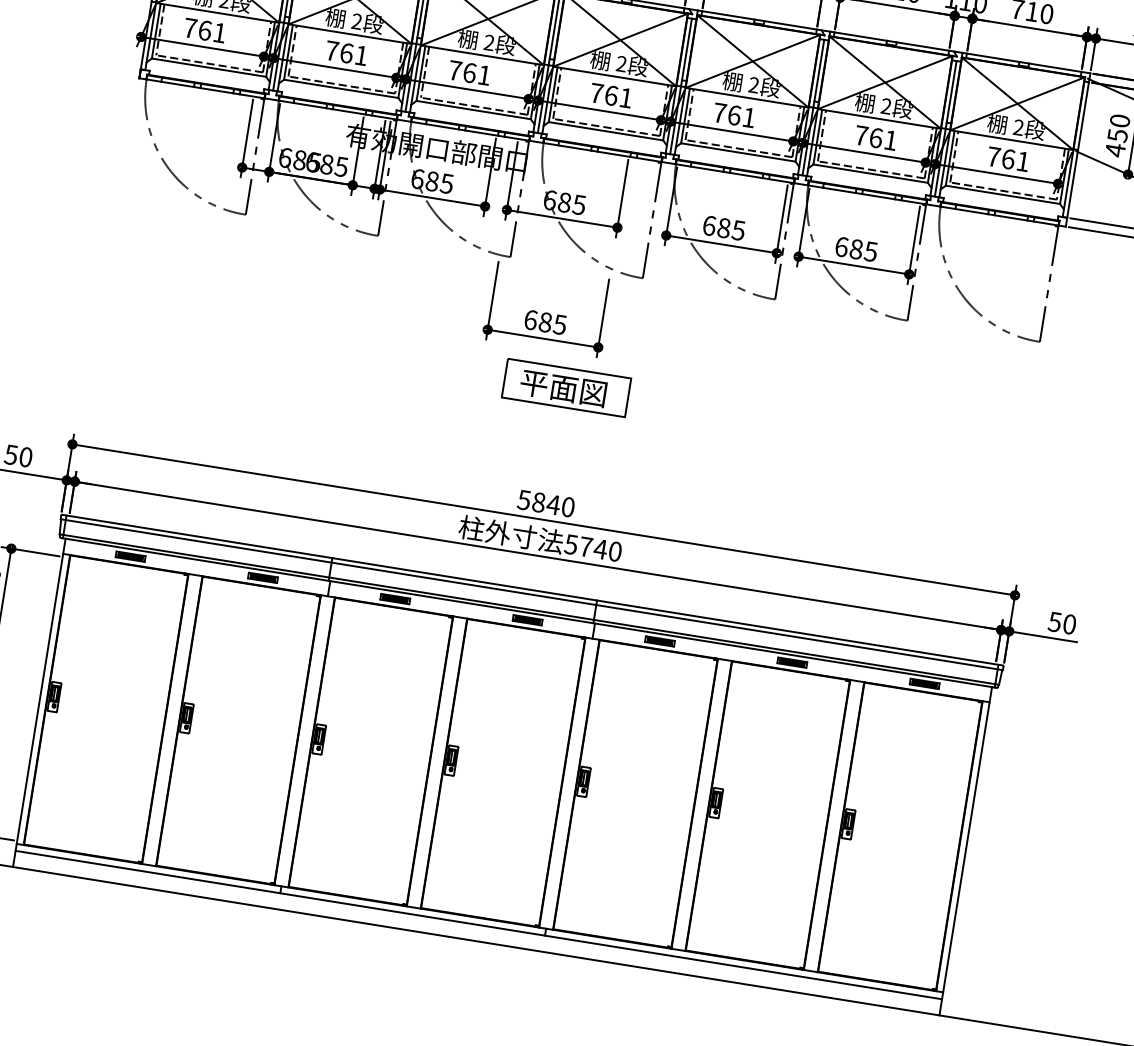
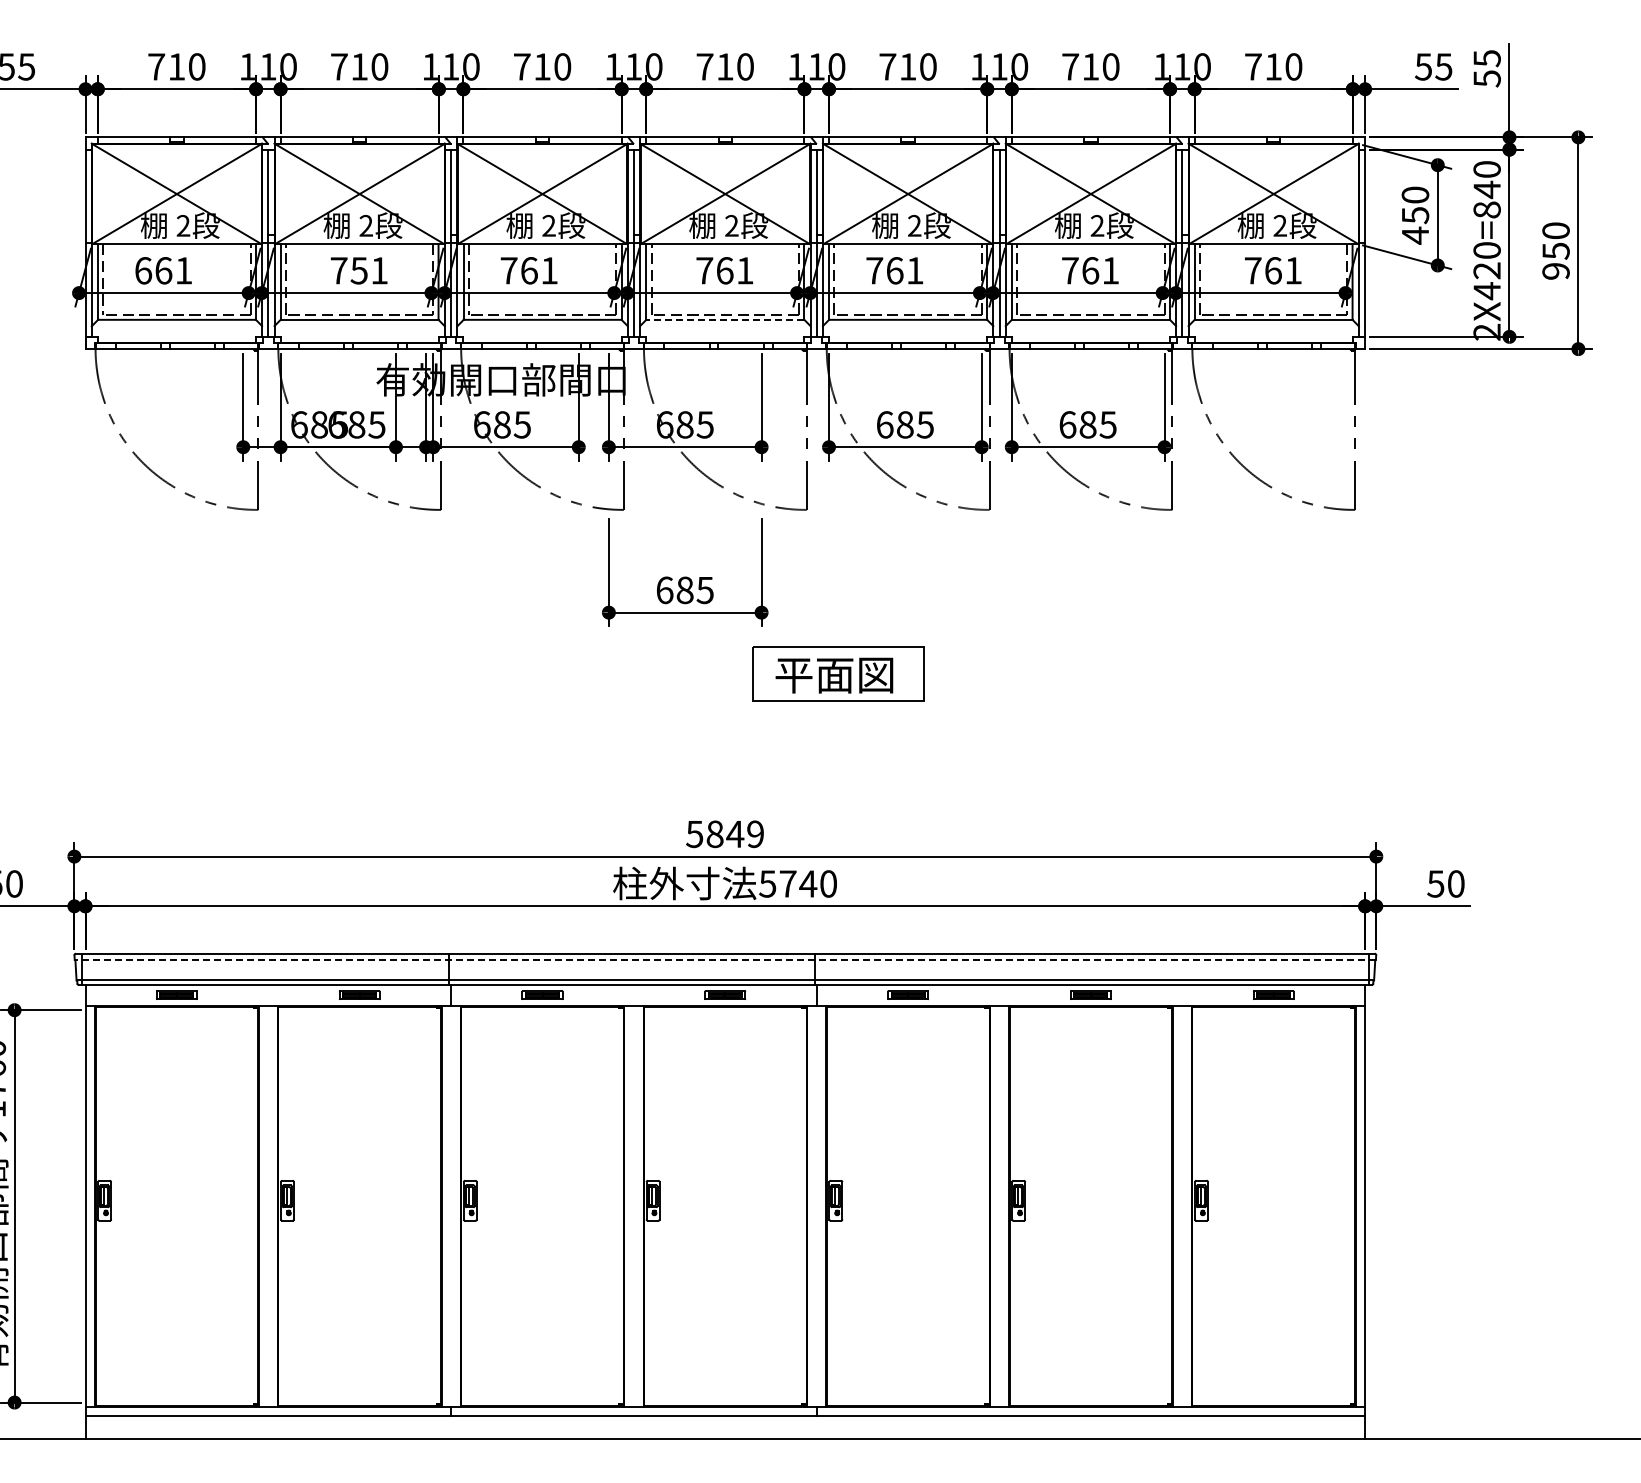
text: (190, 28) -> (143, 270), 761 -> 661
text: (346, 53) -> (358, 270), 761 -> 751
line: (606, 131) -> (725, 319), solid -> dashed
part: (566, 387) -> (838, 673), moved
text: (568, 507) -> (755, 834), 5840 -> 5849
line: (531, 594) -> (724, 959), solid -> dashed

